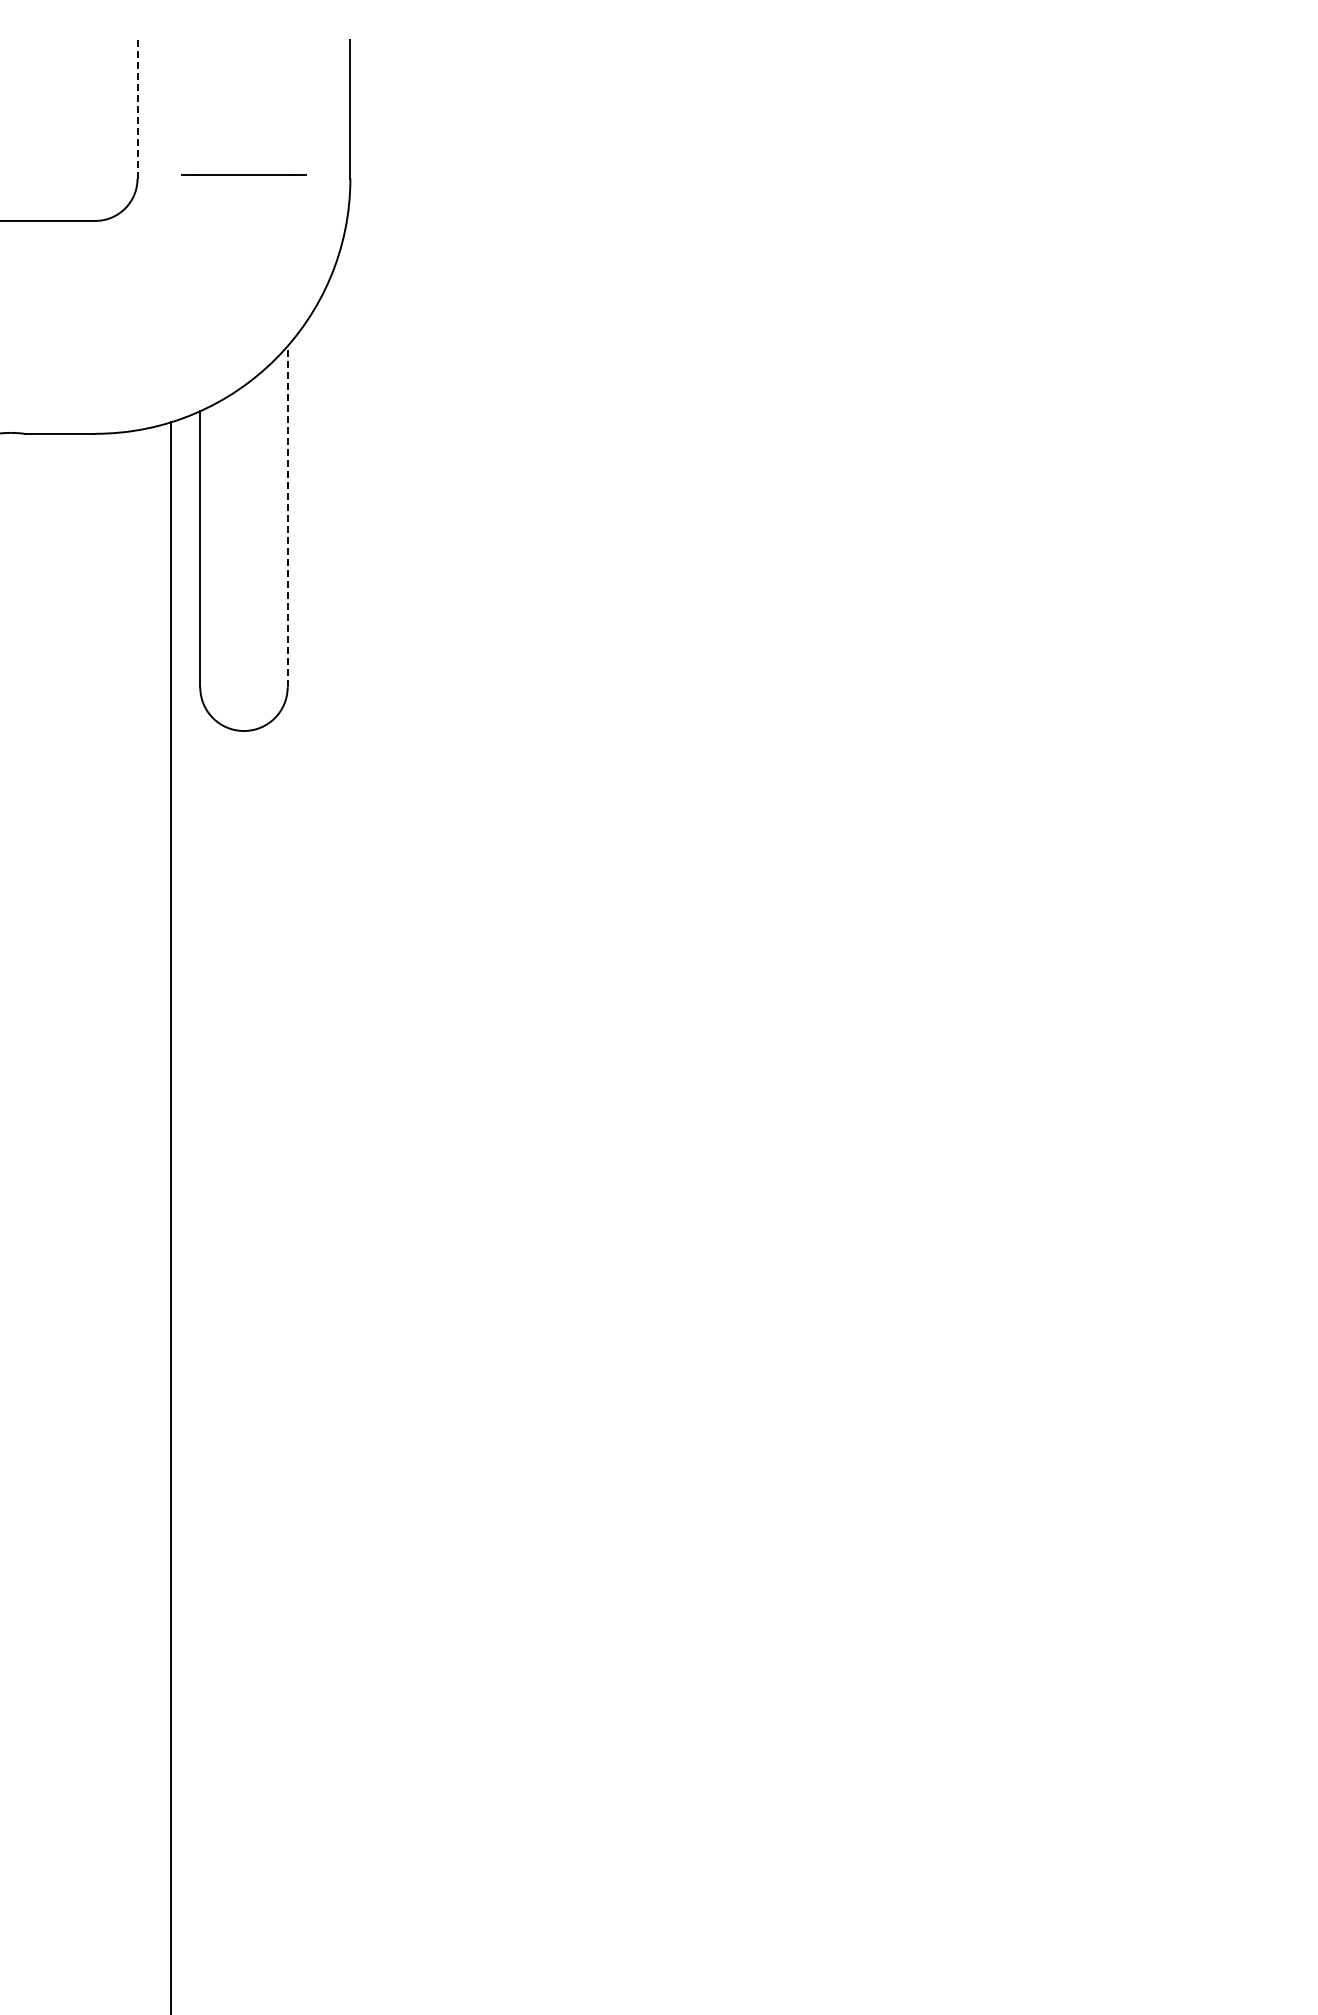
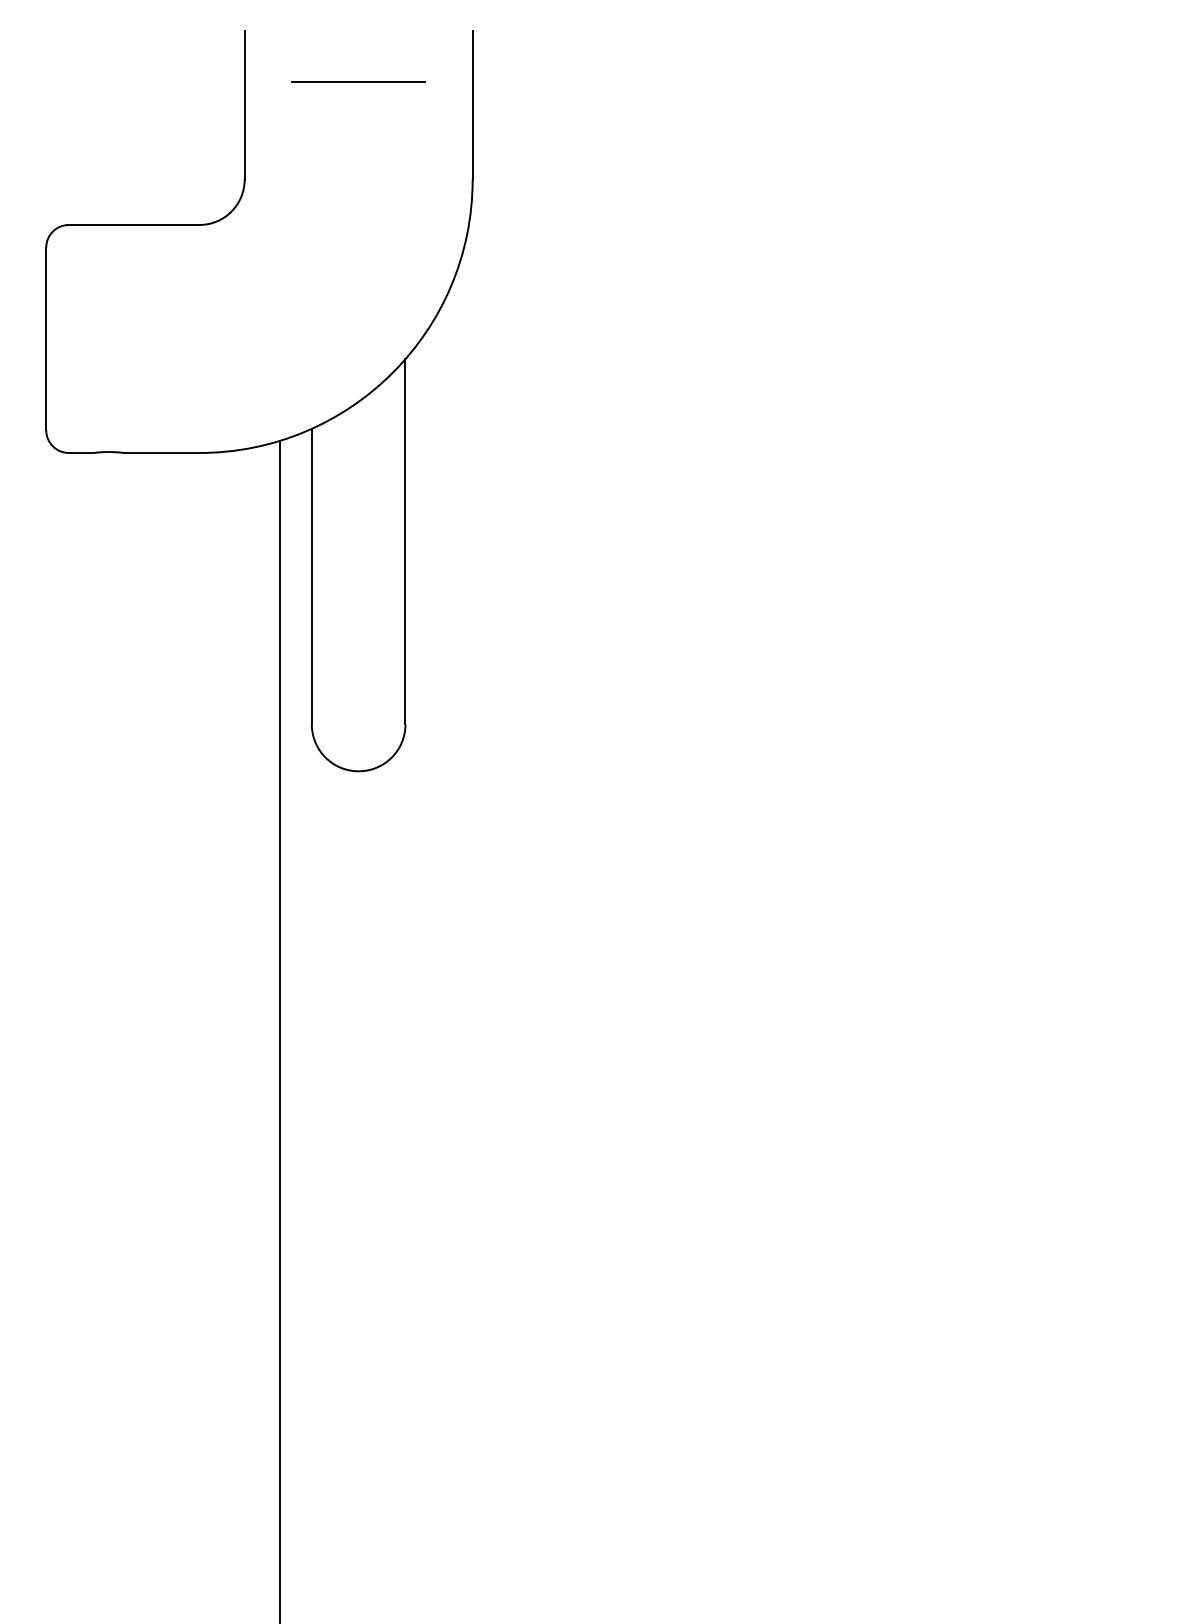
line: (137, 109) -> (244, 105), dashed -> solid
line: (243, 174) -> (358, 82), moved
line: (287, 516) -> (405, 541), dashed -> solid

